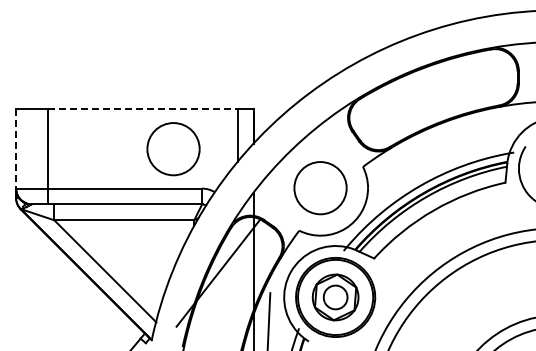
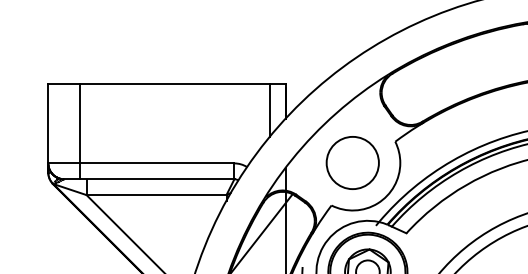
line: (143, 109) -> (175, 84), dashed -> solid
line: (16, 149) -> (48, 124), dashed -> solid
part: (173, 149) -> (205, 124), removed

